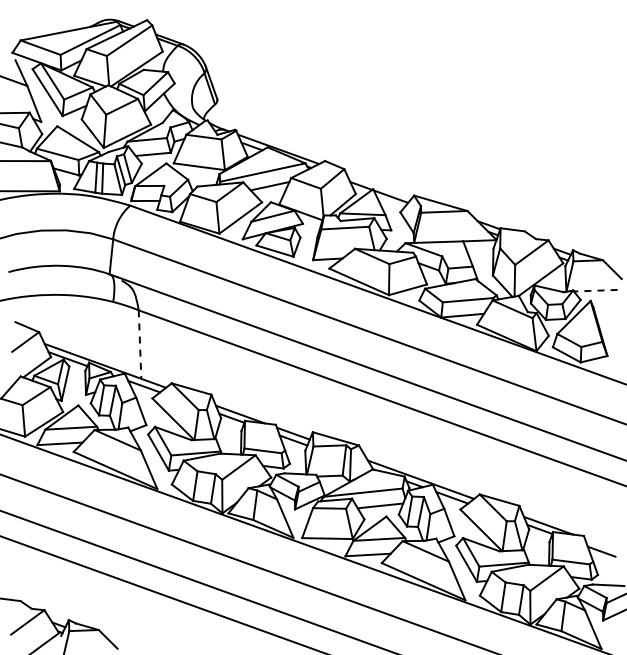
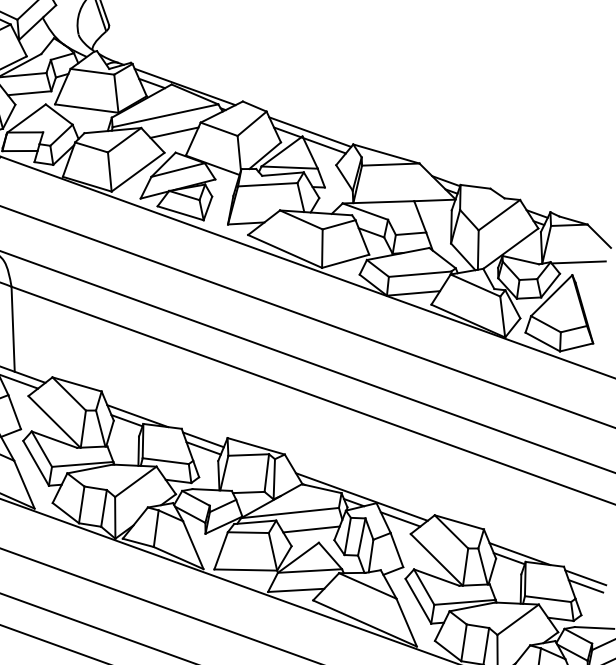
line: (379, 185) -> (310, 131), added
line: (595, 290) -> (578, 262), dashed -> solid
line: (140, 345) -> (13, 330), dashed -> solid
line: (601, 544) -> (585, 577), added

